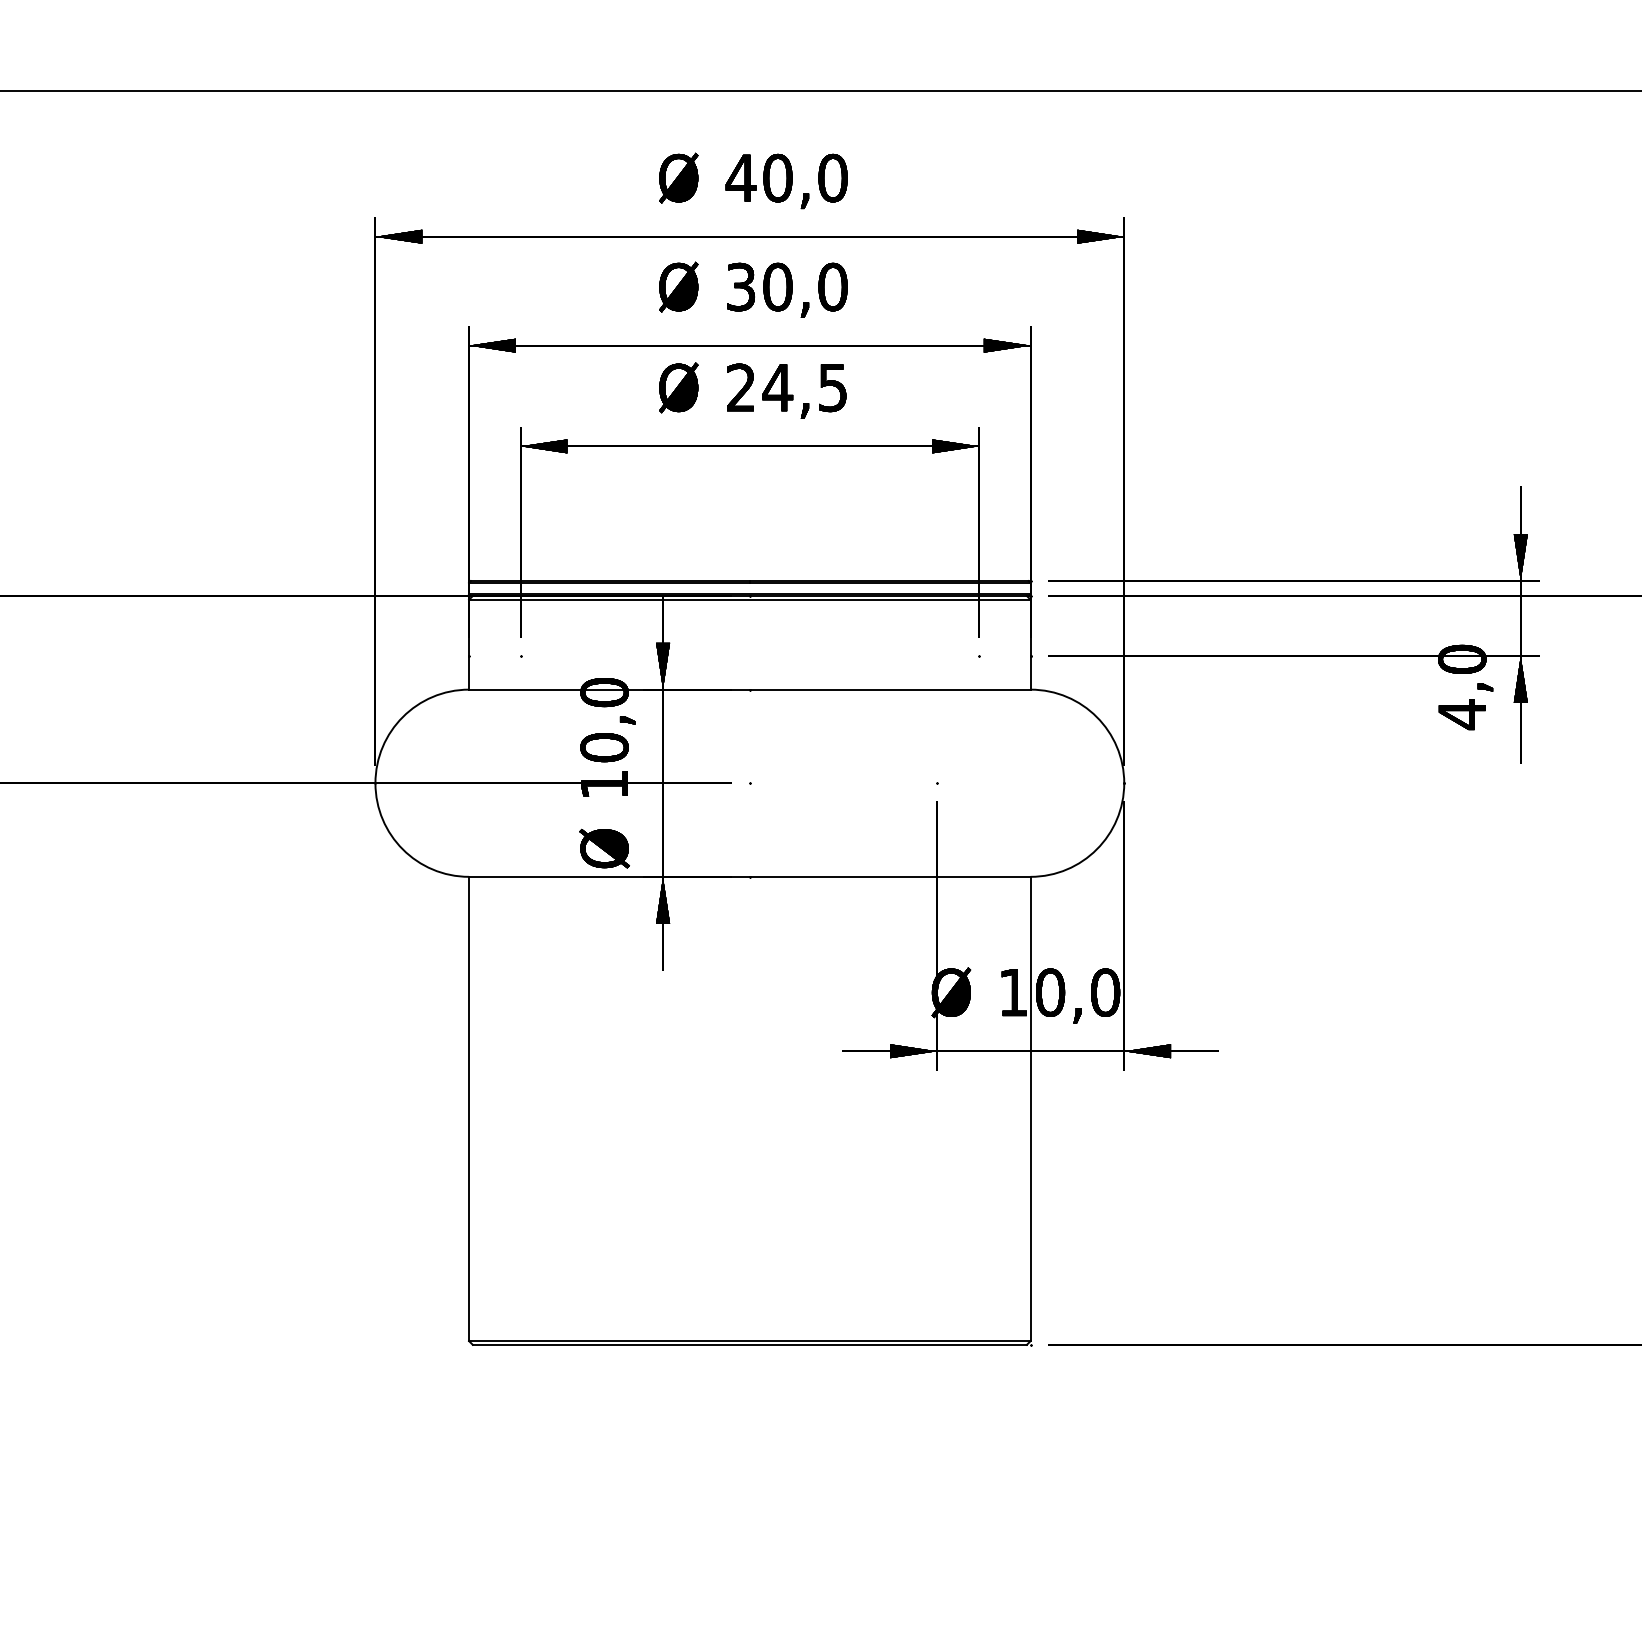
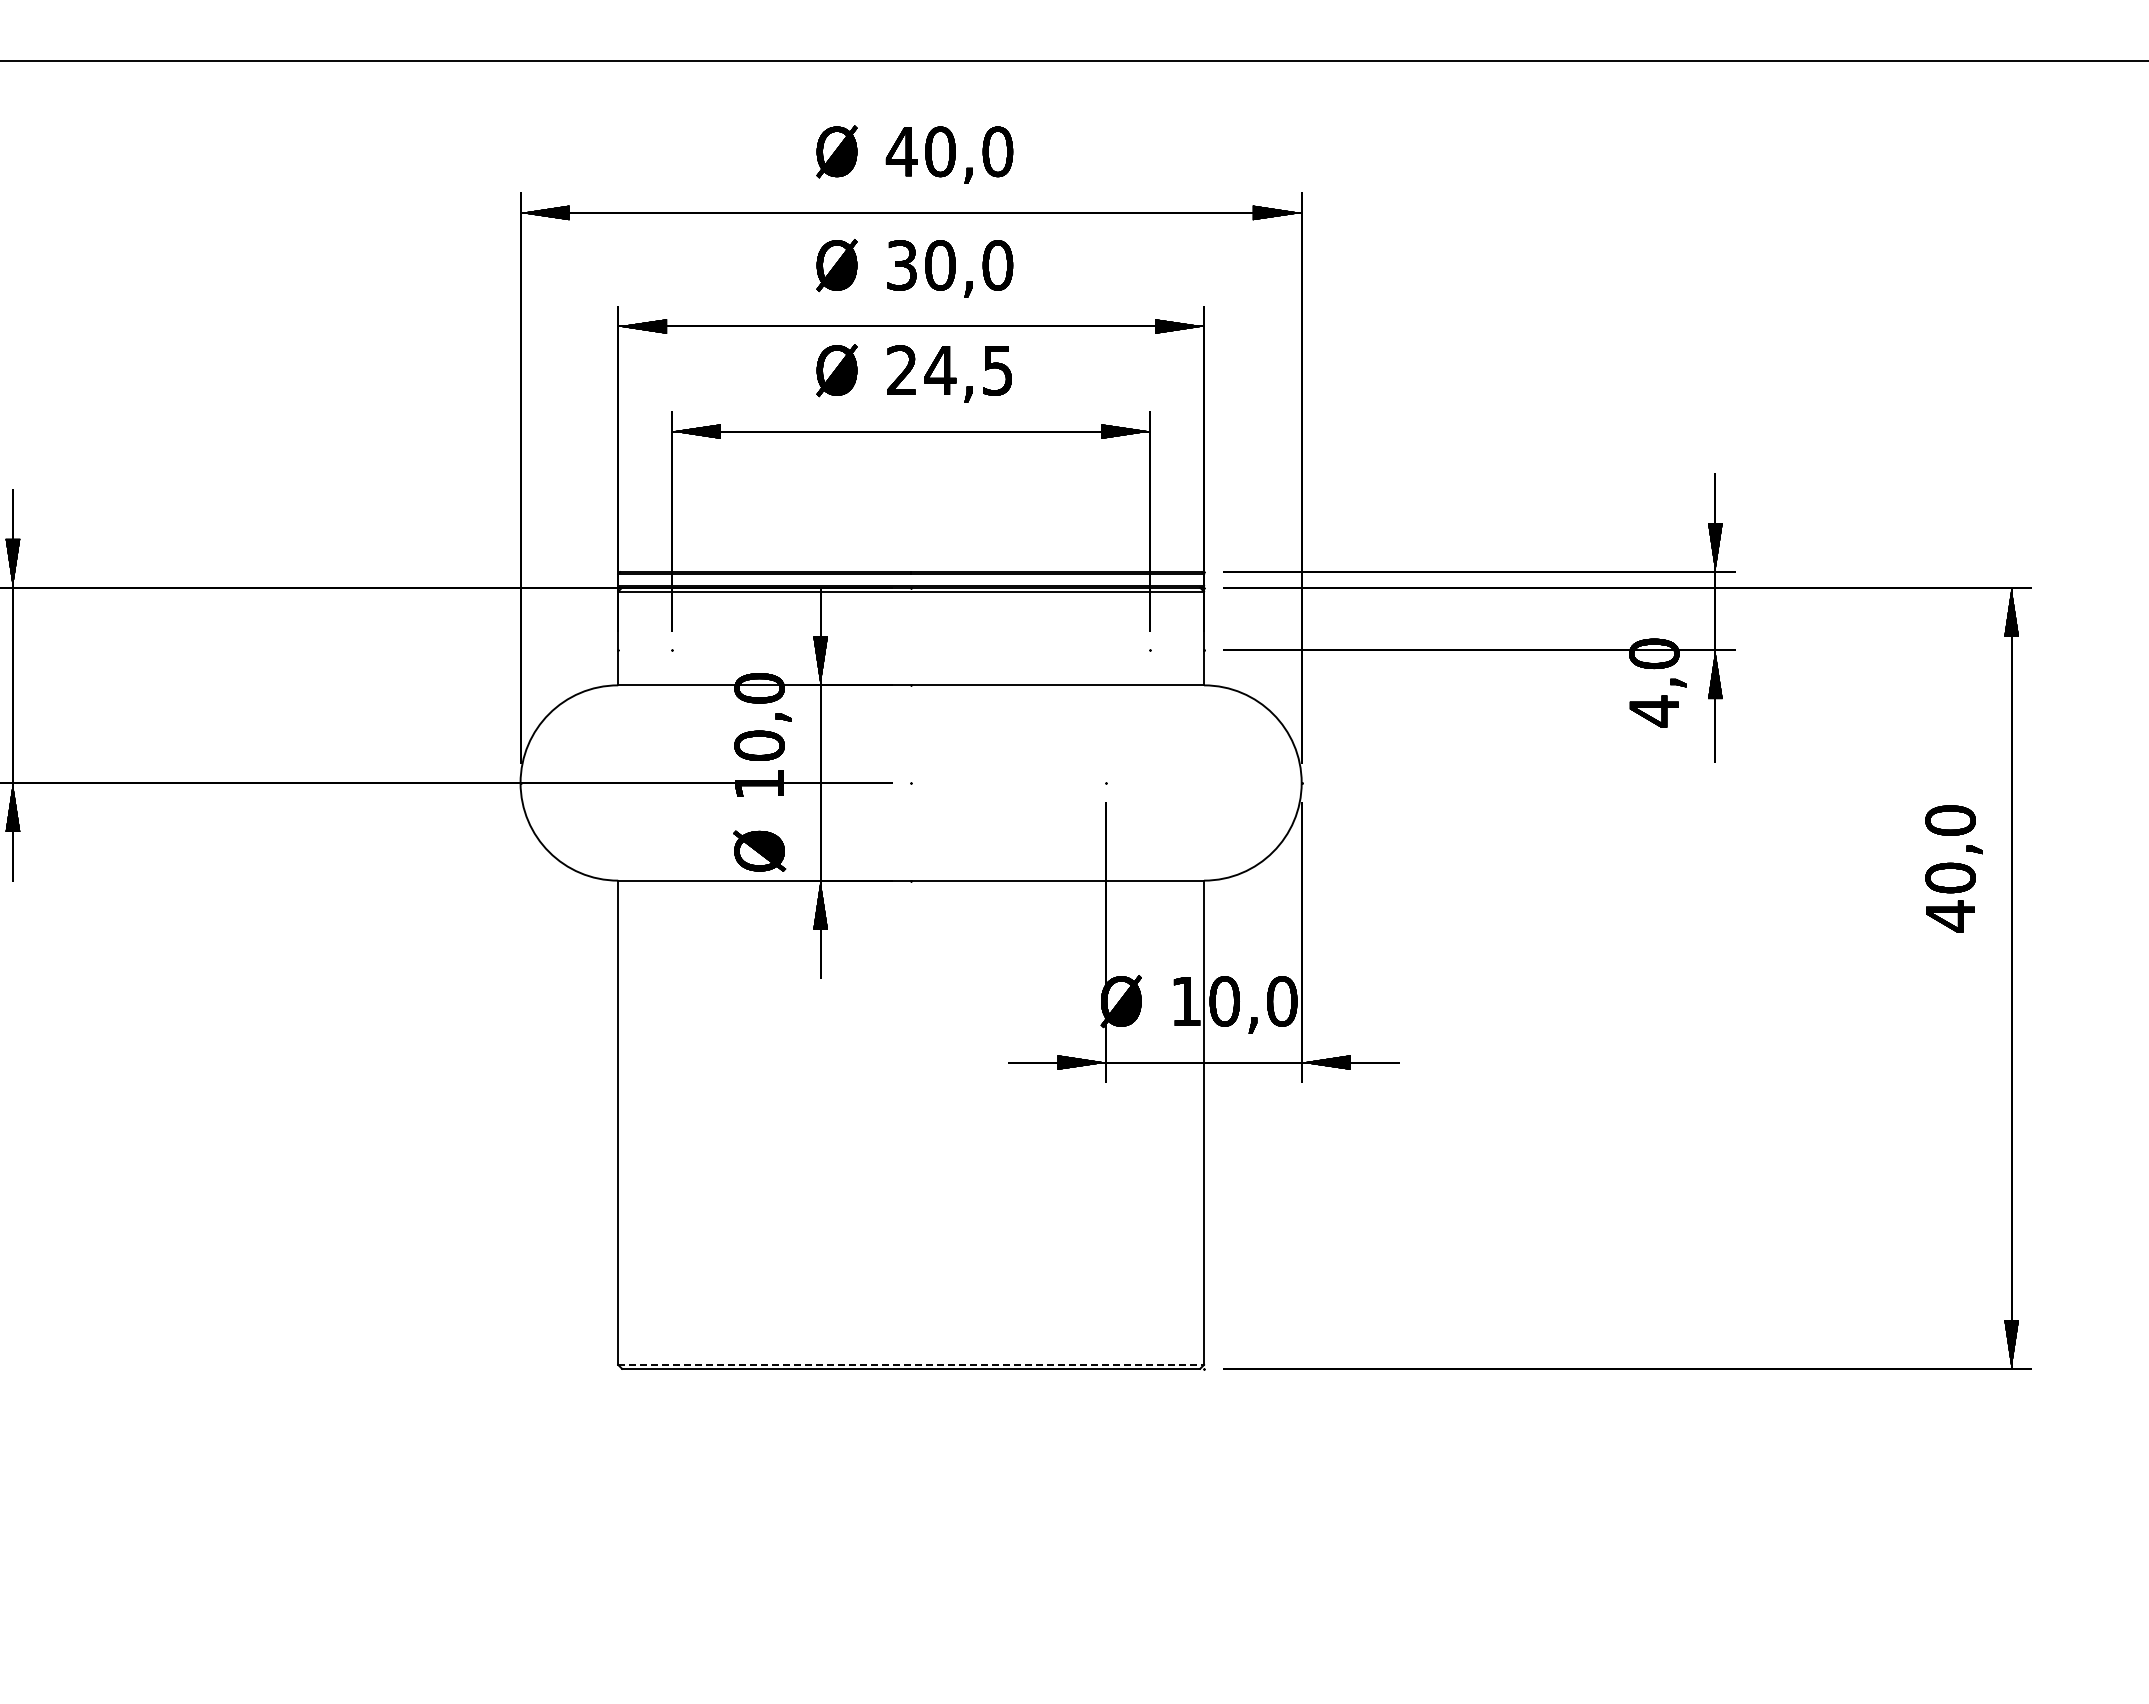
line: (750, 1340) -> (911, 1364), solid -> dashed

